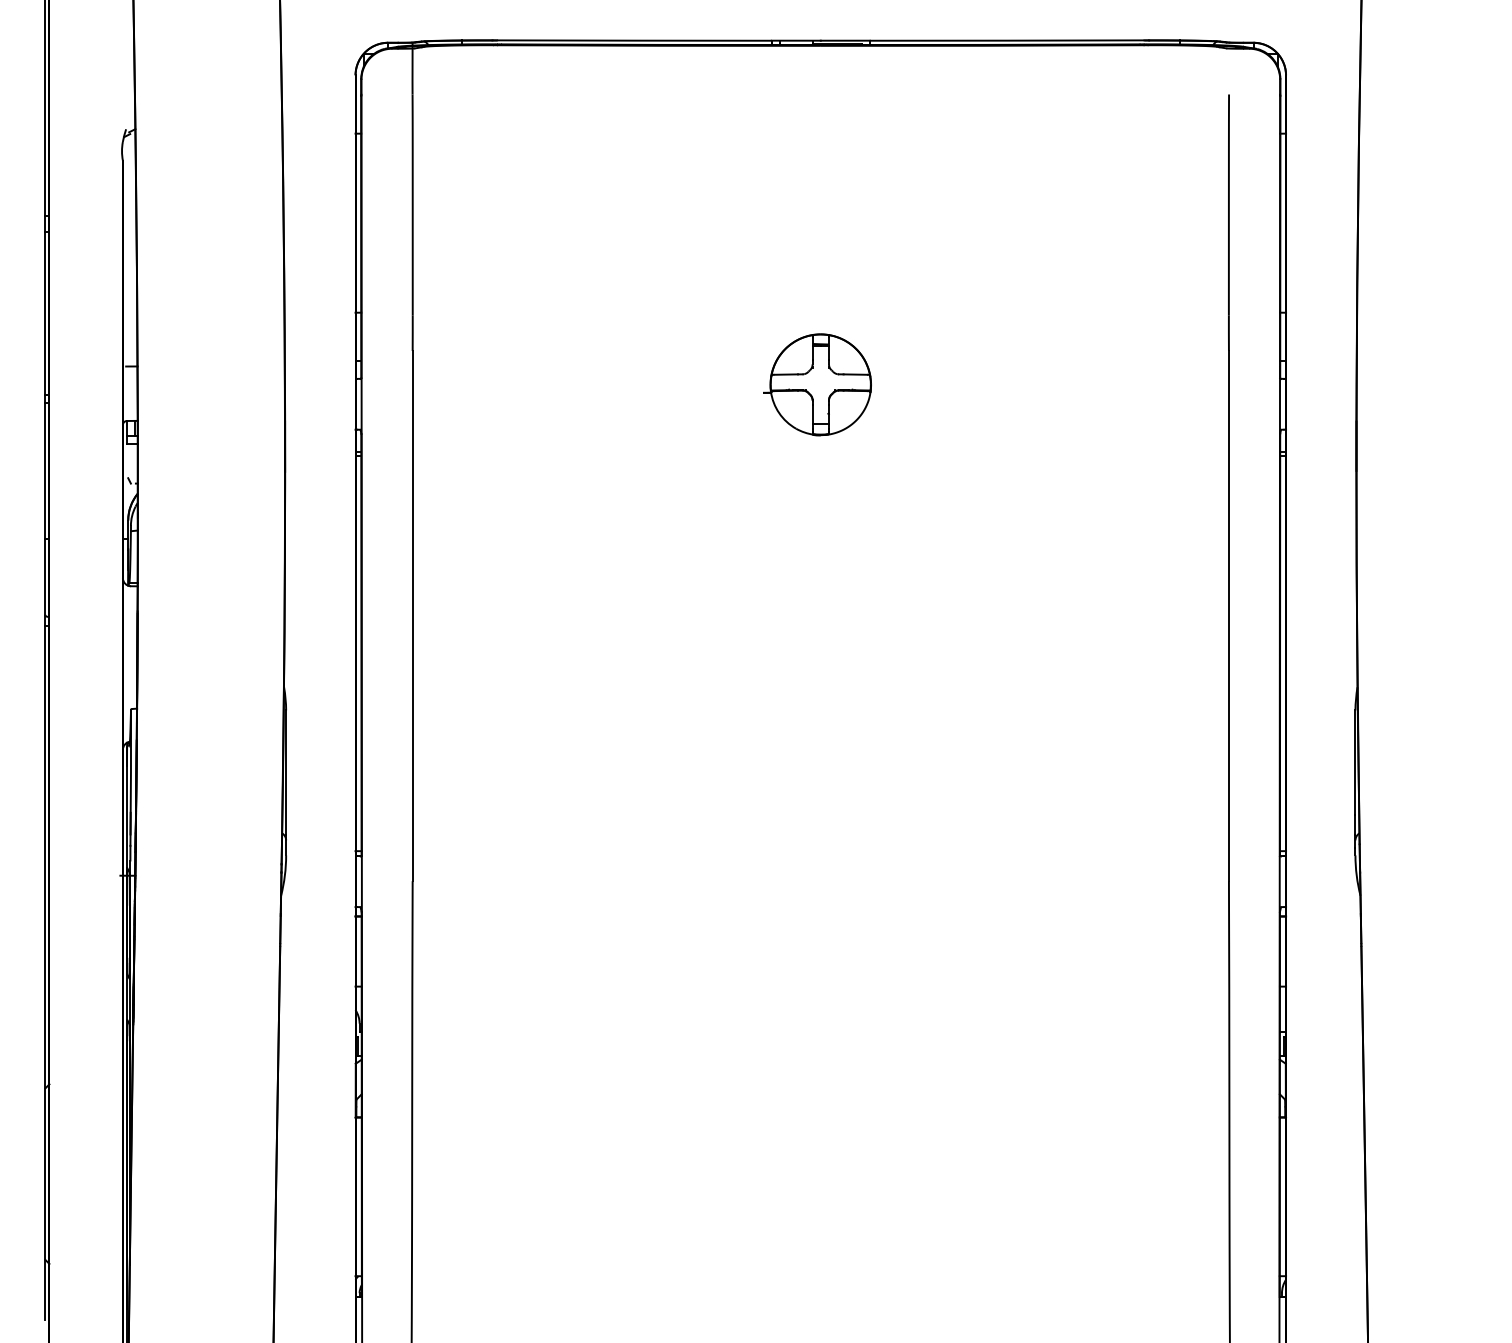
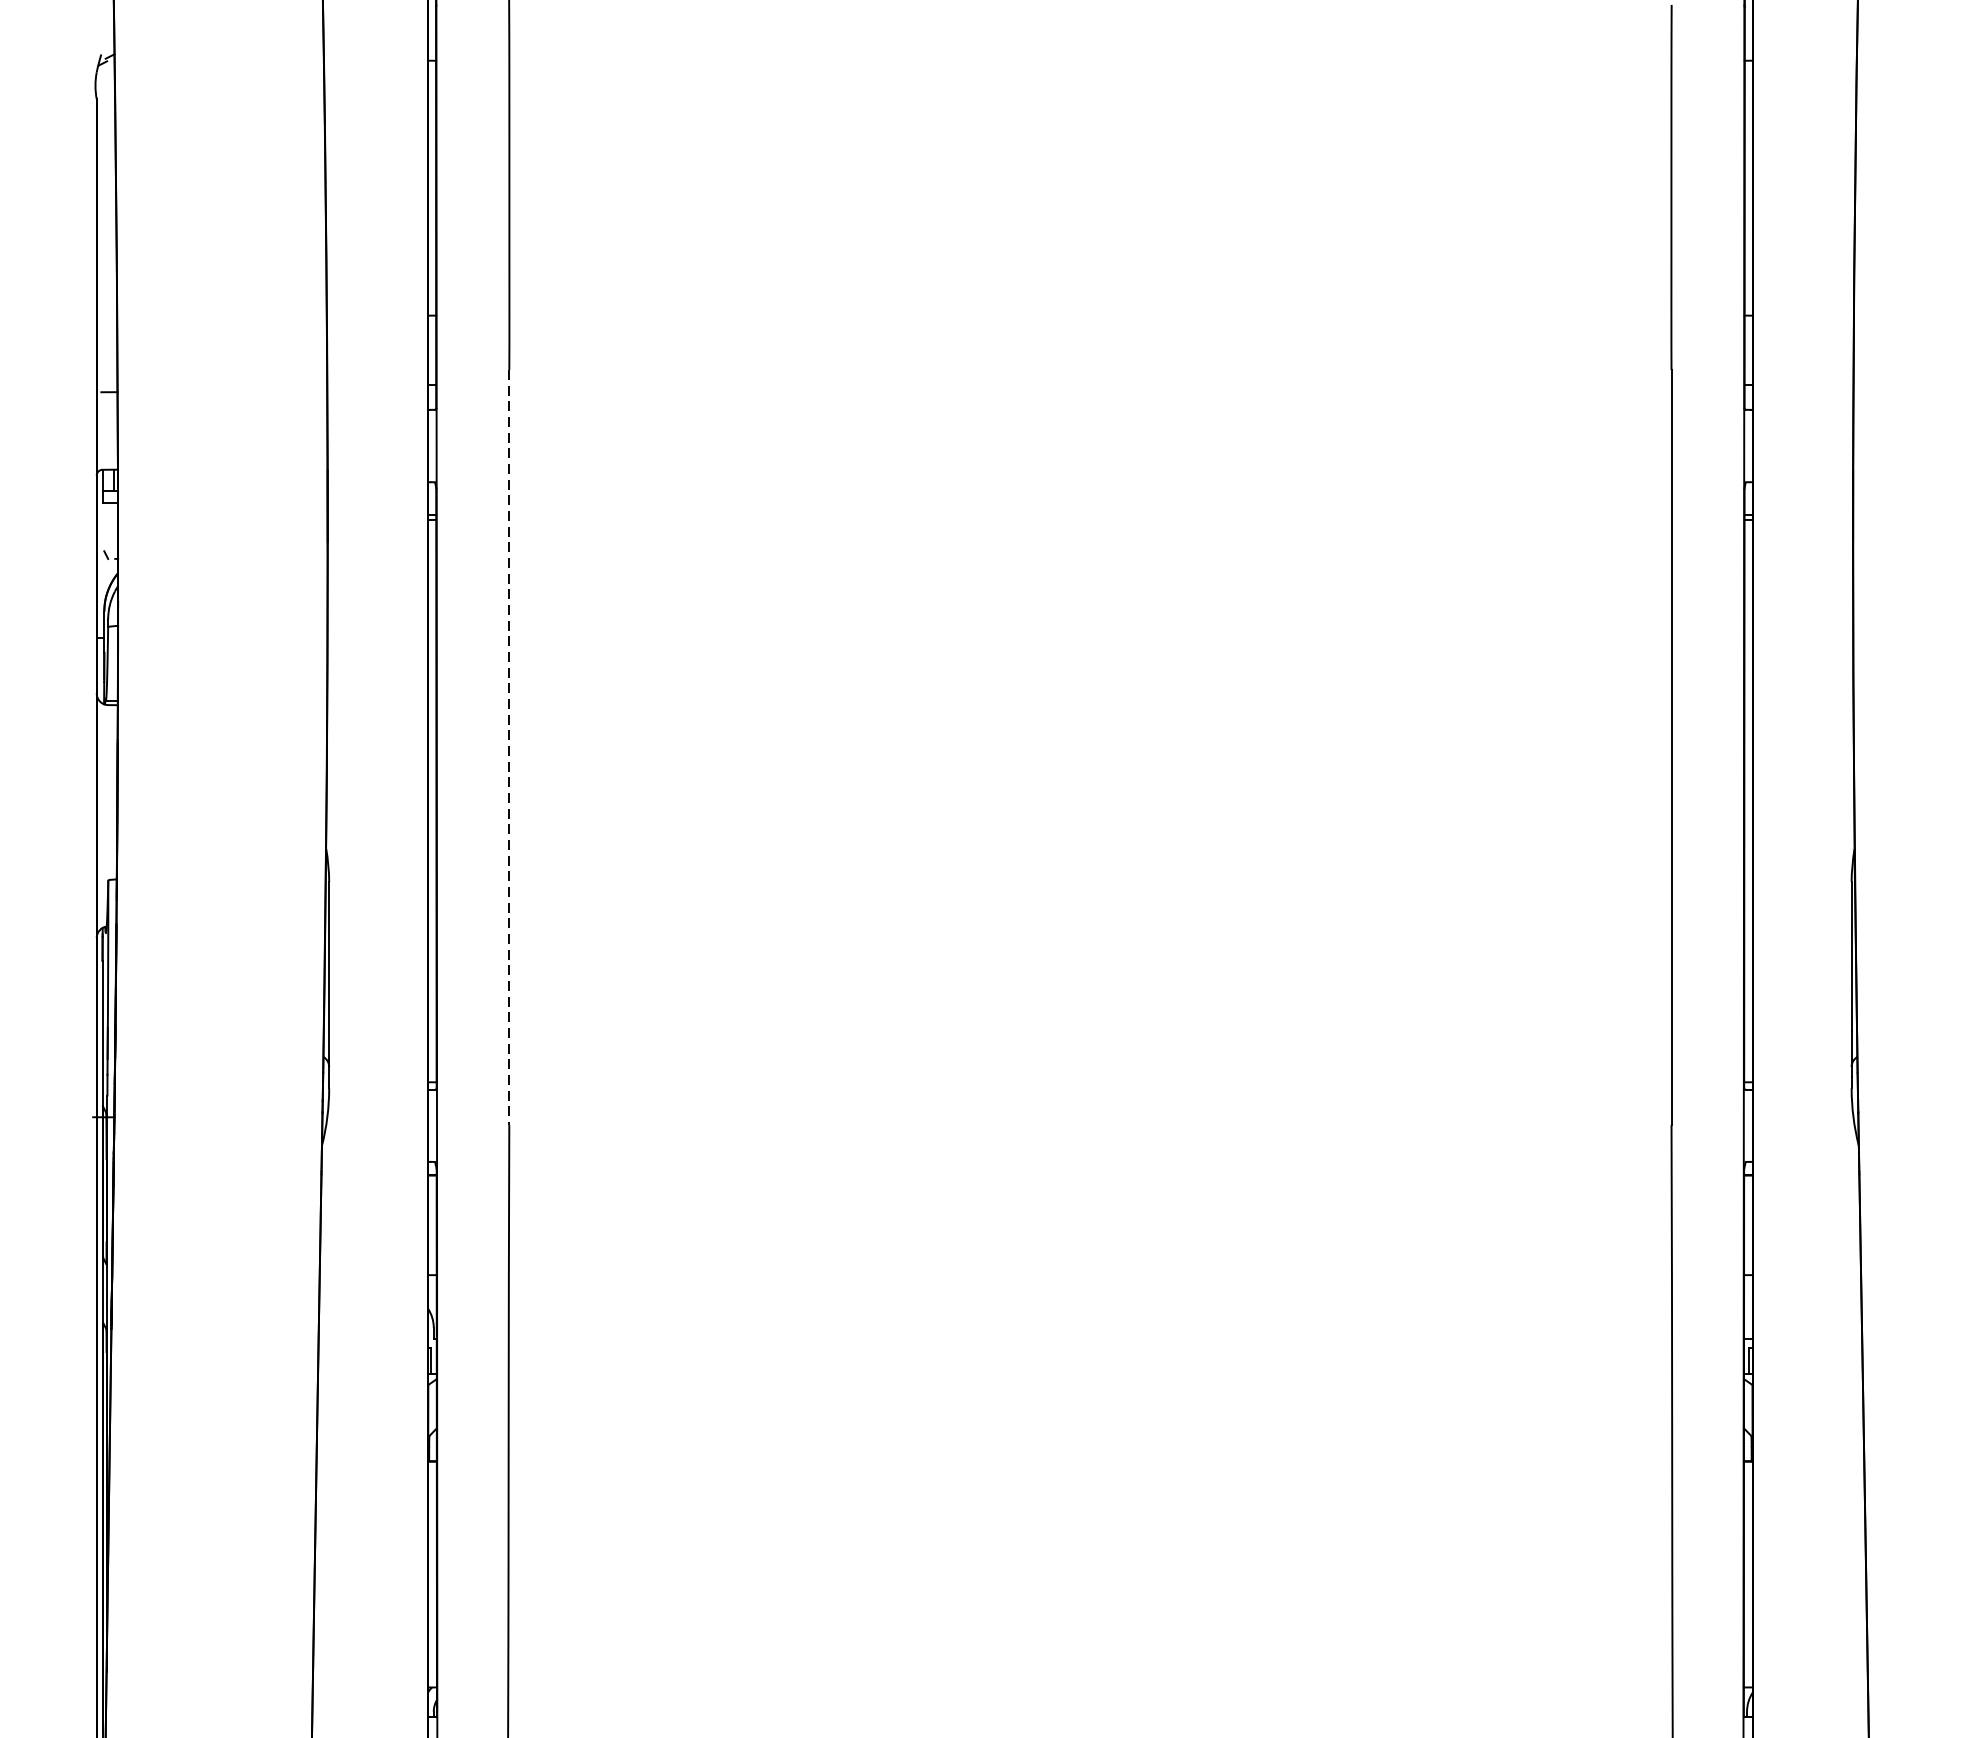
part: (817, 384) -> (1085, 417), removed
line: (412, 616) -> (509, 748), solid -> dashed

